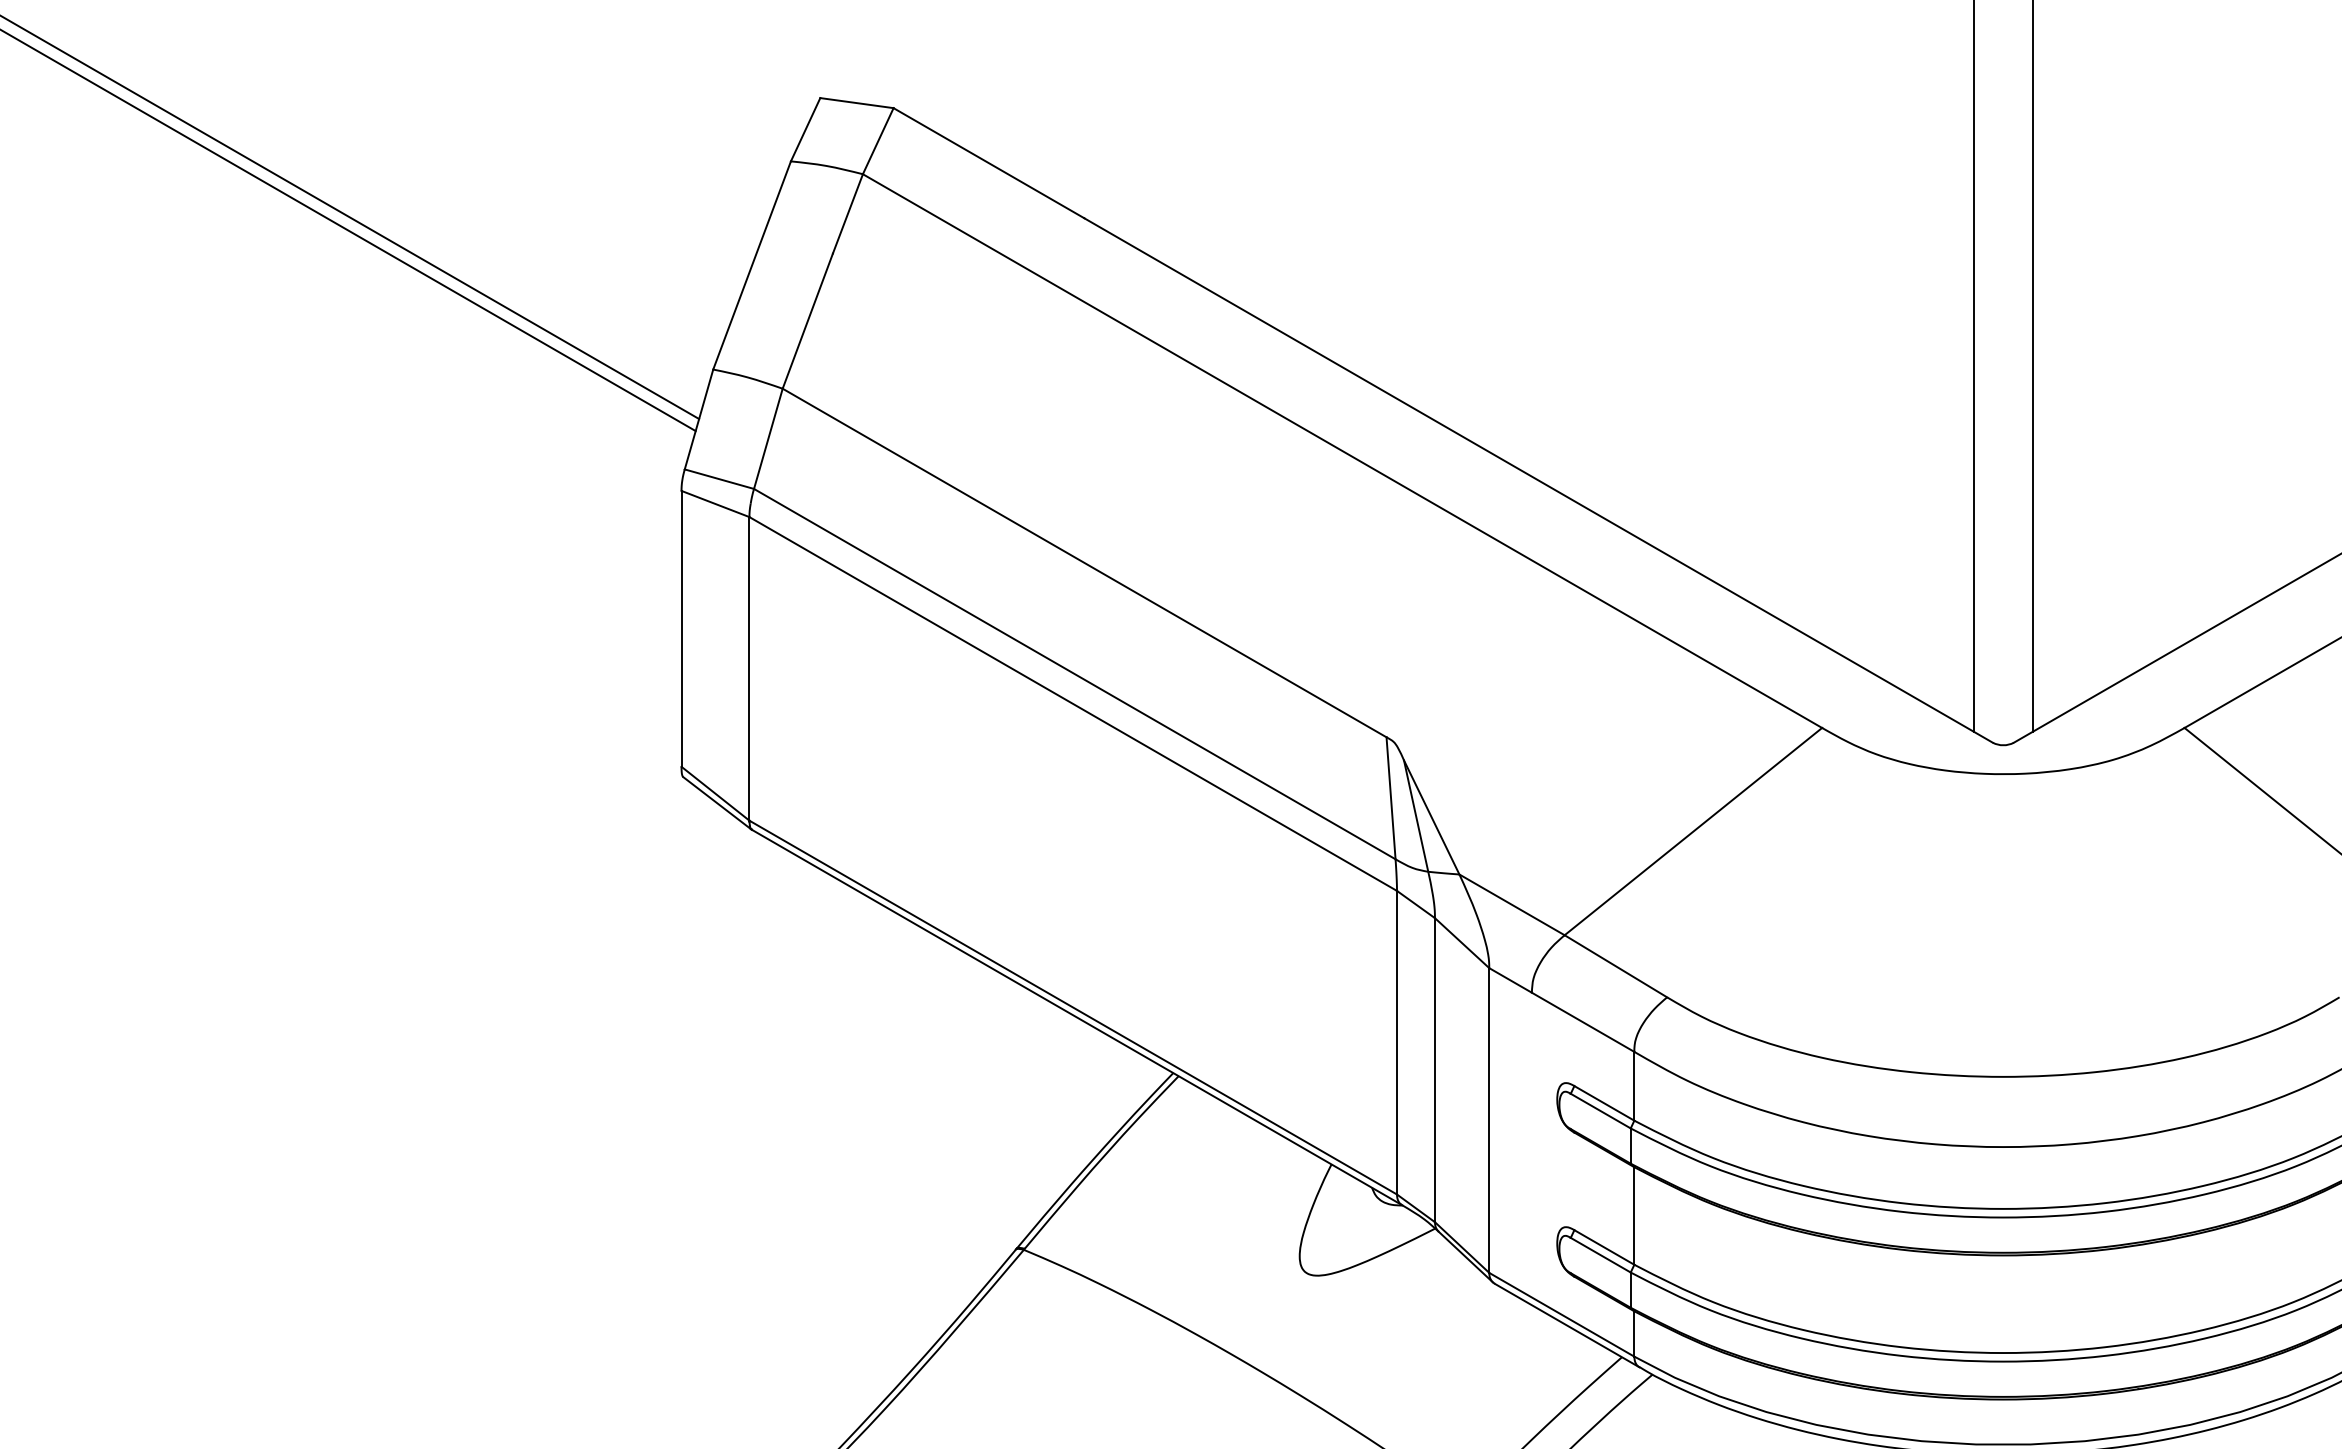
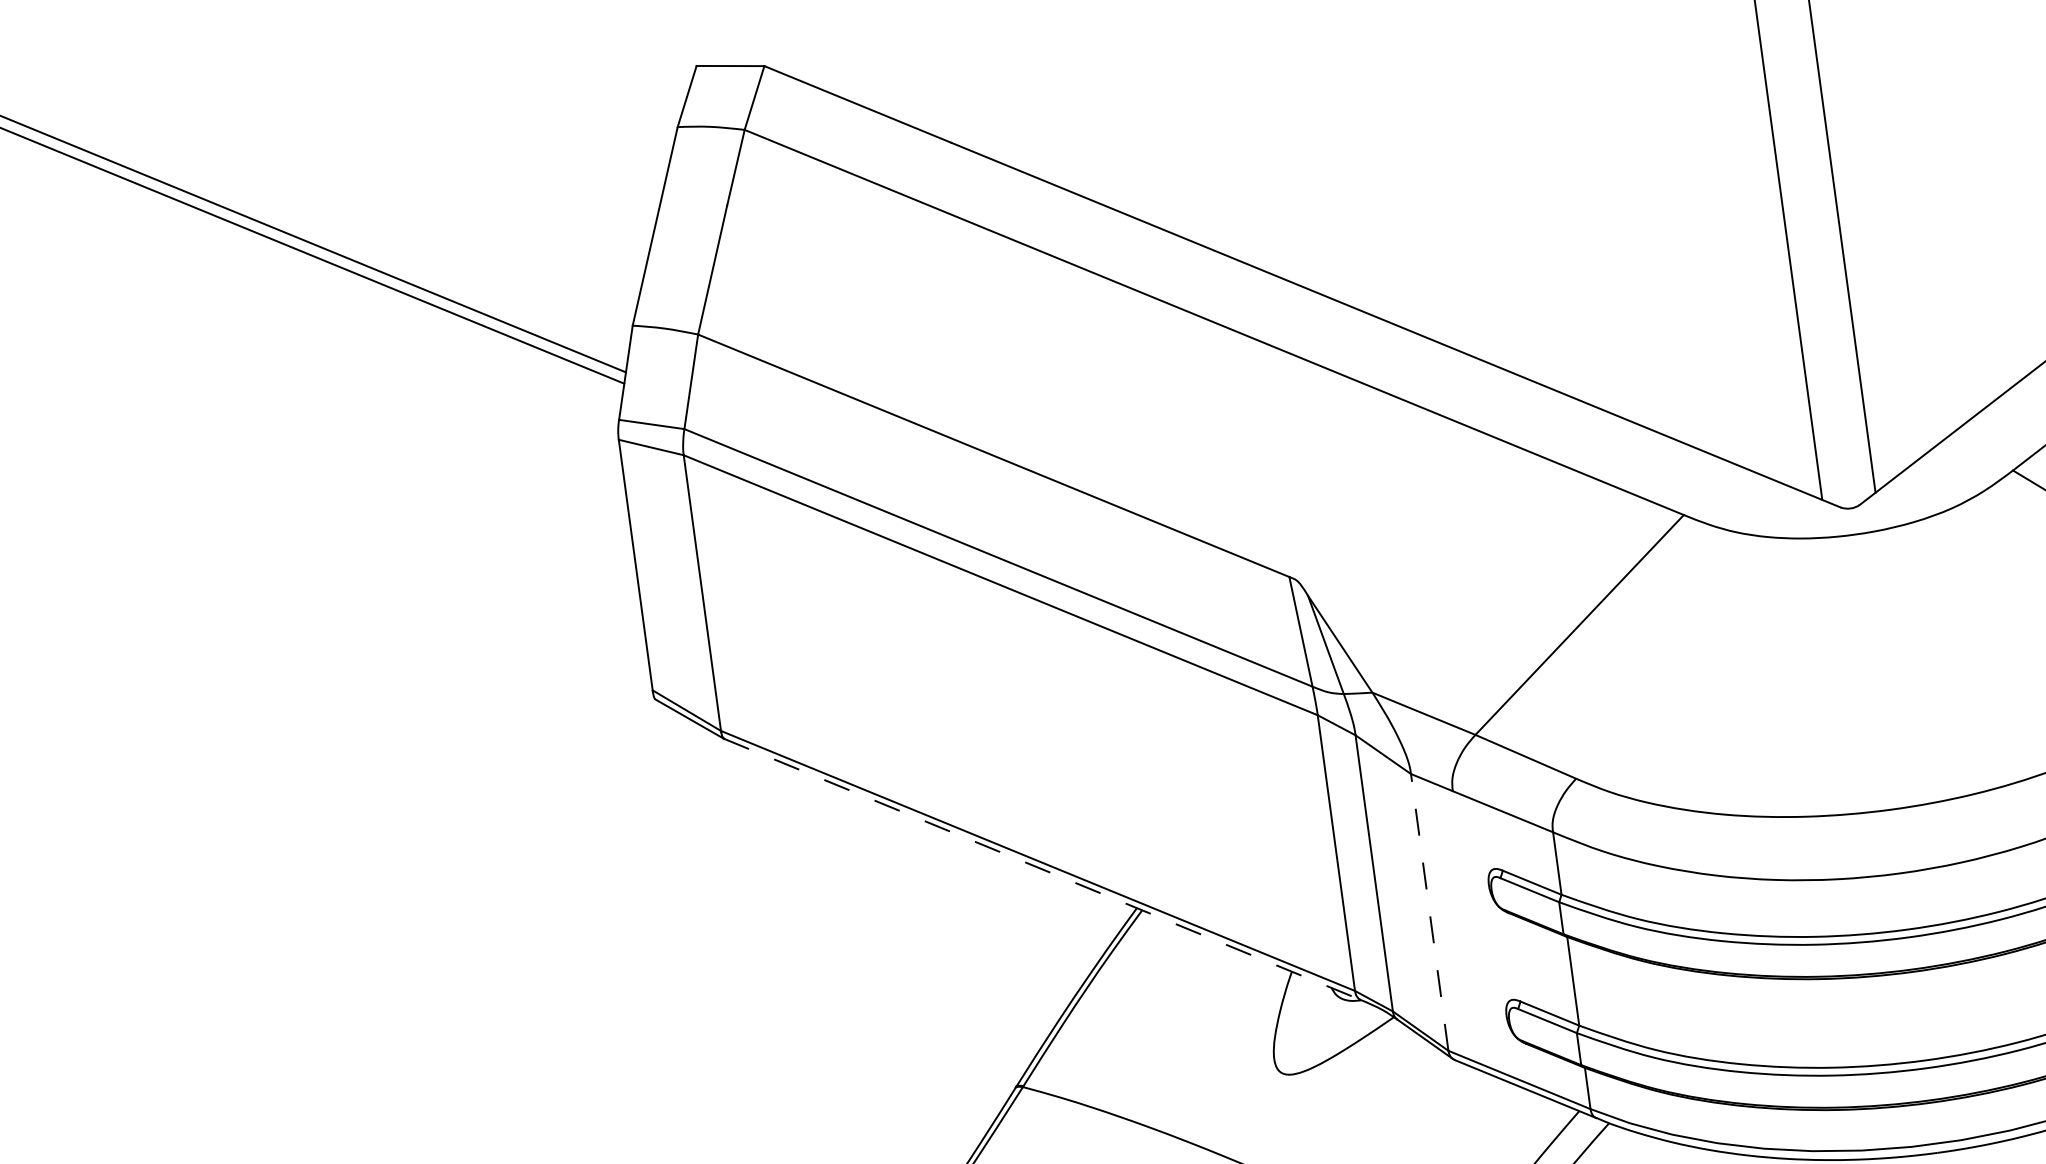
line: (1076, 1017) -> (1042, 869), solid -> dashed
line: (1489, 1120) -> (1429, 912), solid -> dashed

